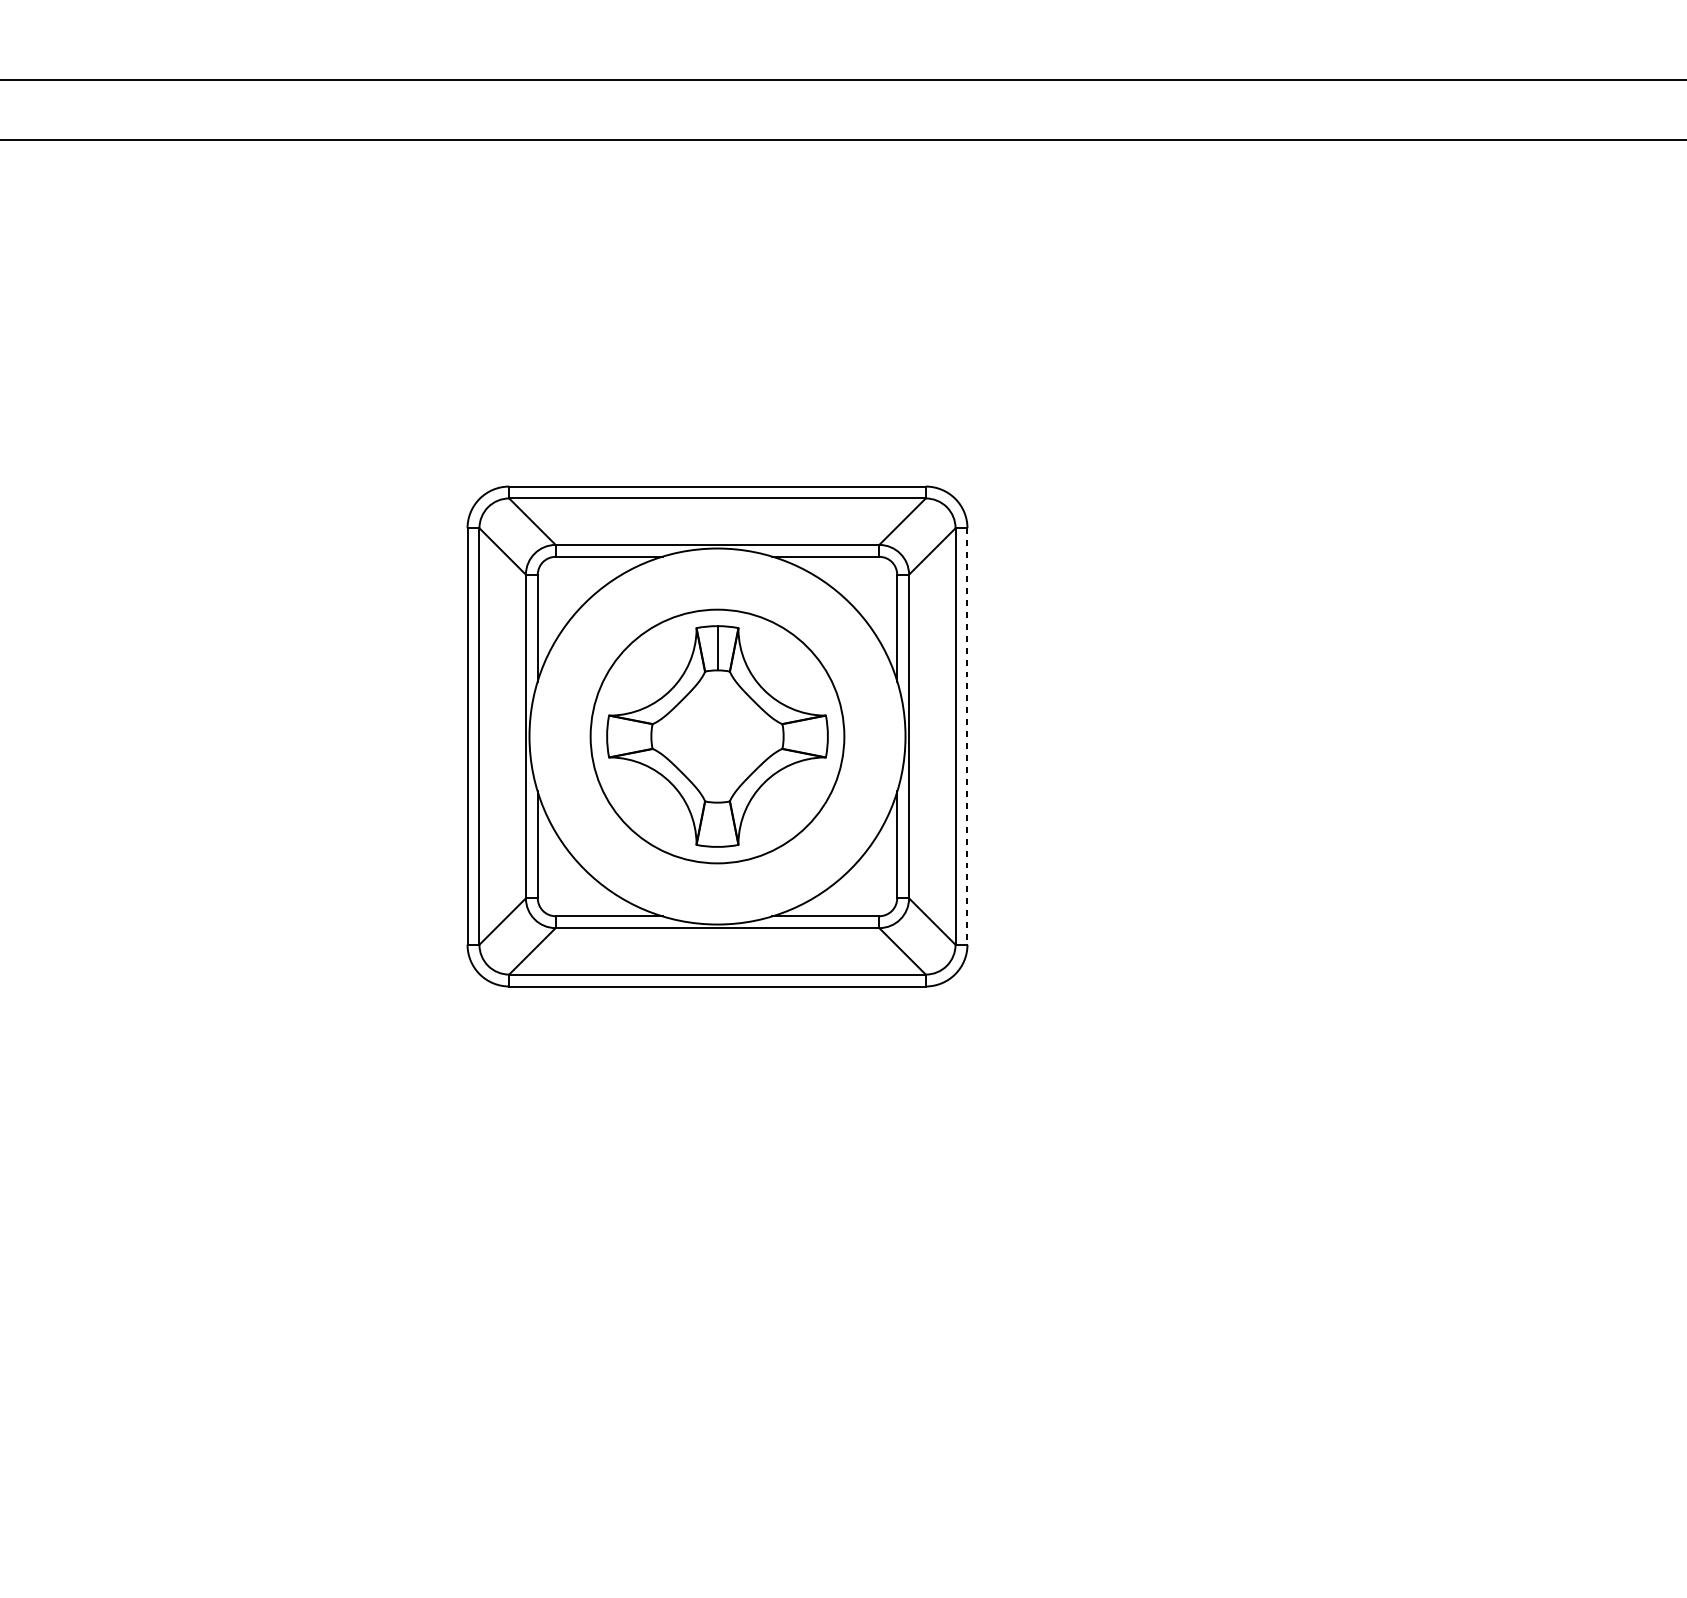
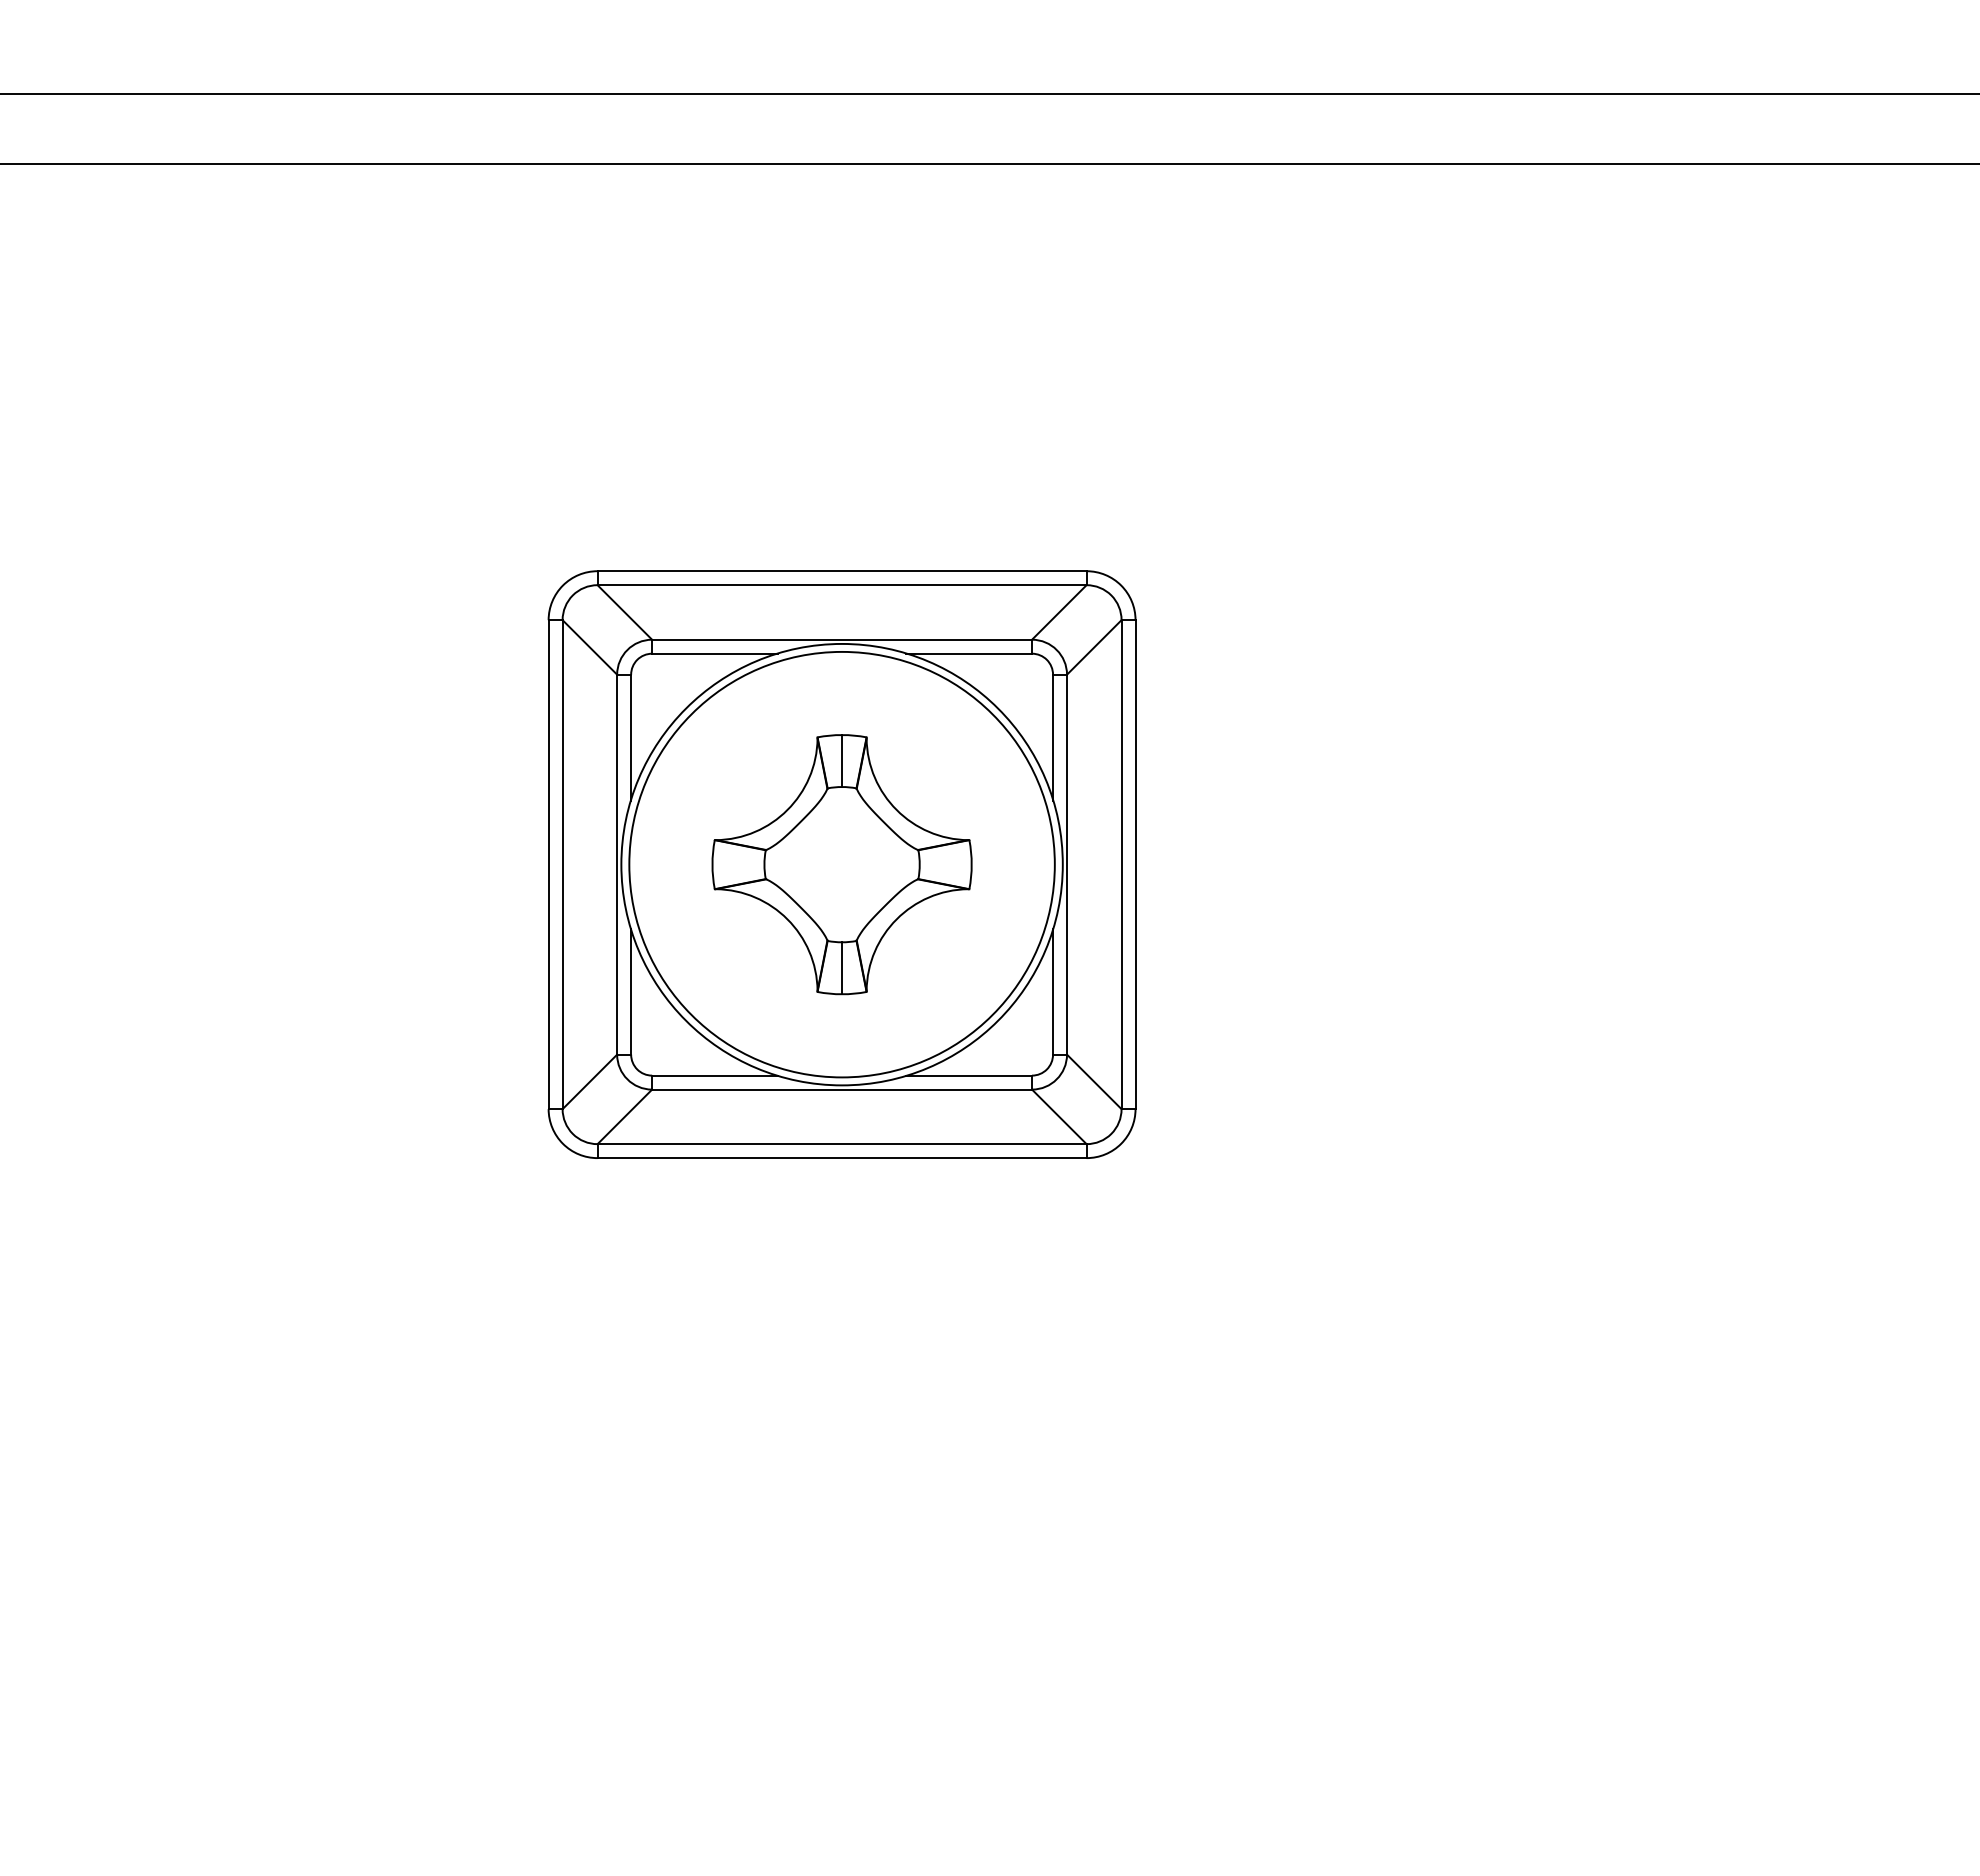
circle: (717, 736) -> (841, 864), size x1.43
line: (967, 737) -> (1135, 865), dashed -> solid
line: (717, 824) -> (842, 968), added

